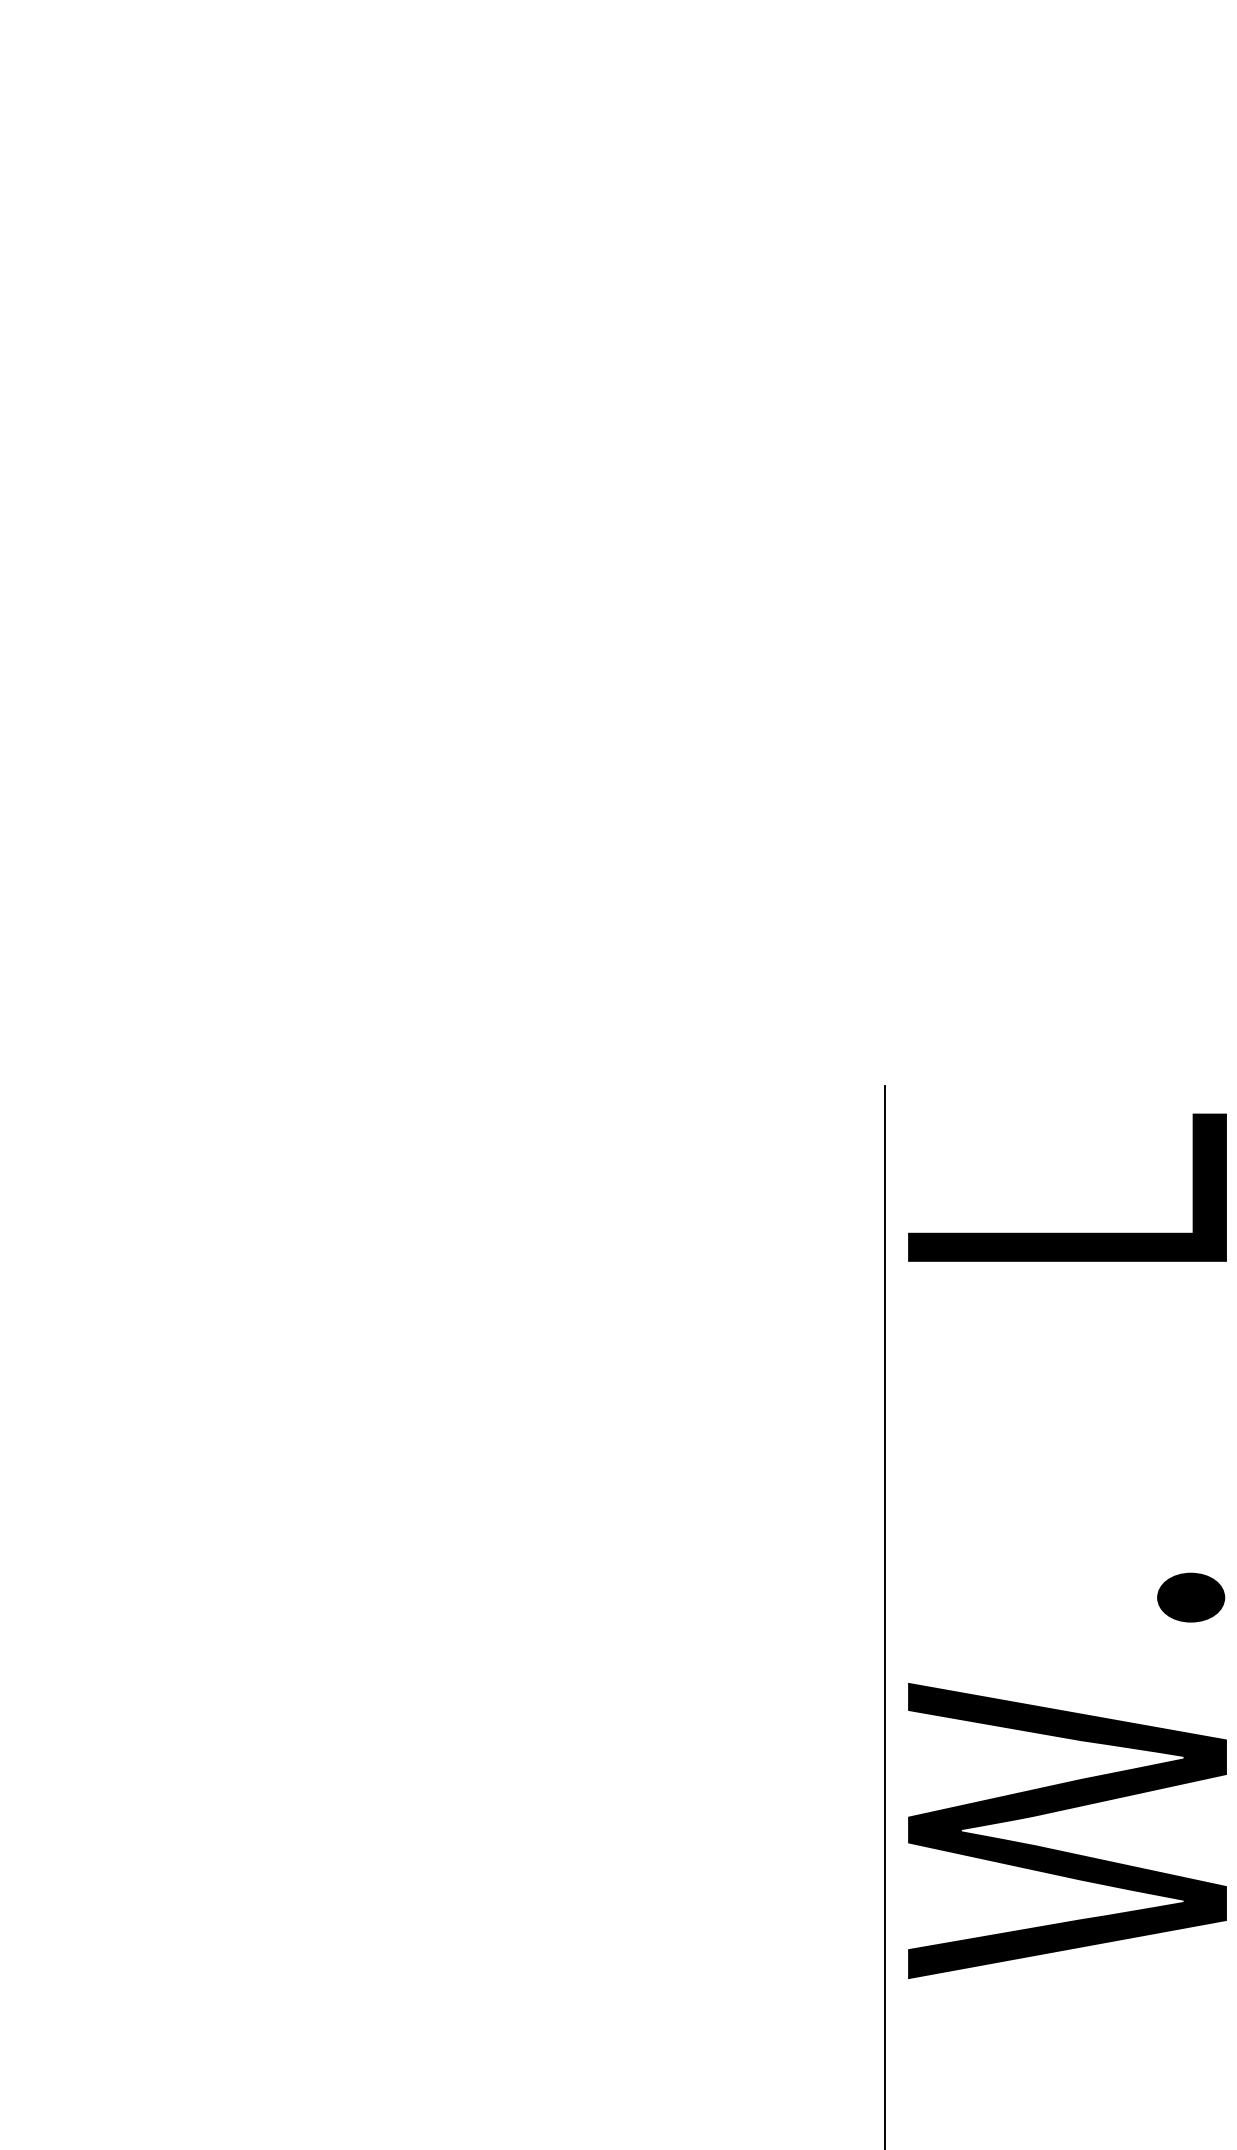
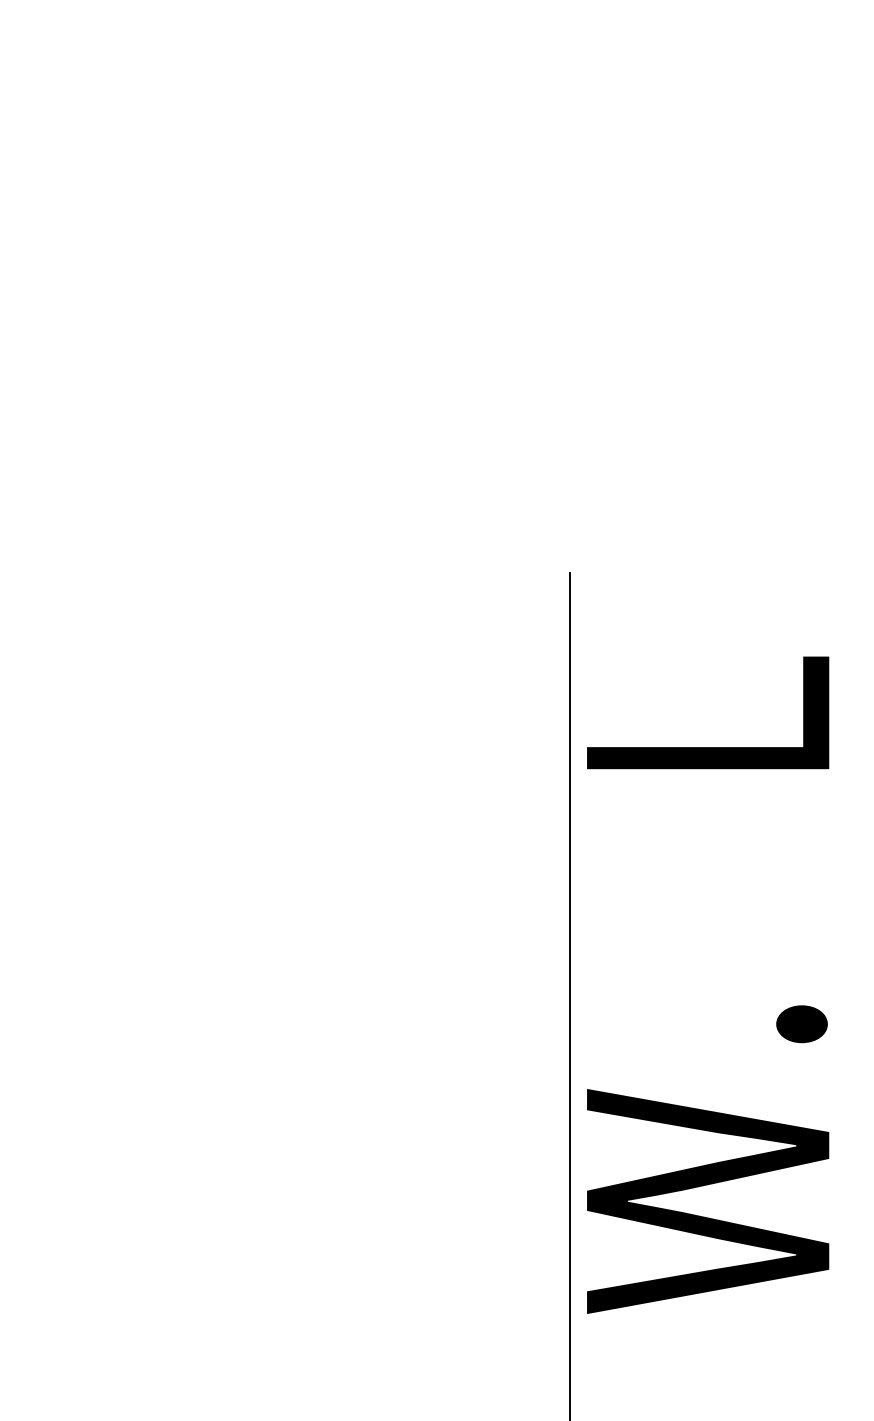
text: (1067, 1545) -> (708, 984), moved

